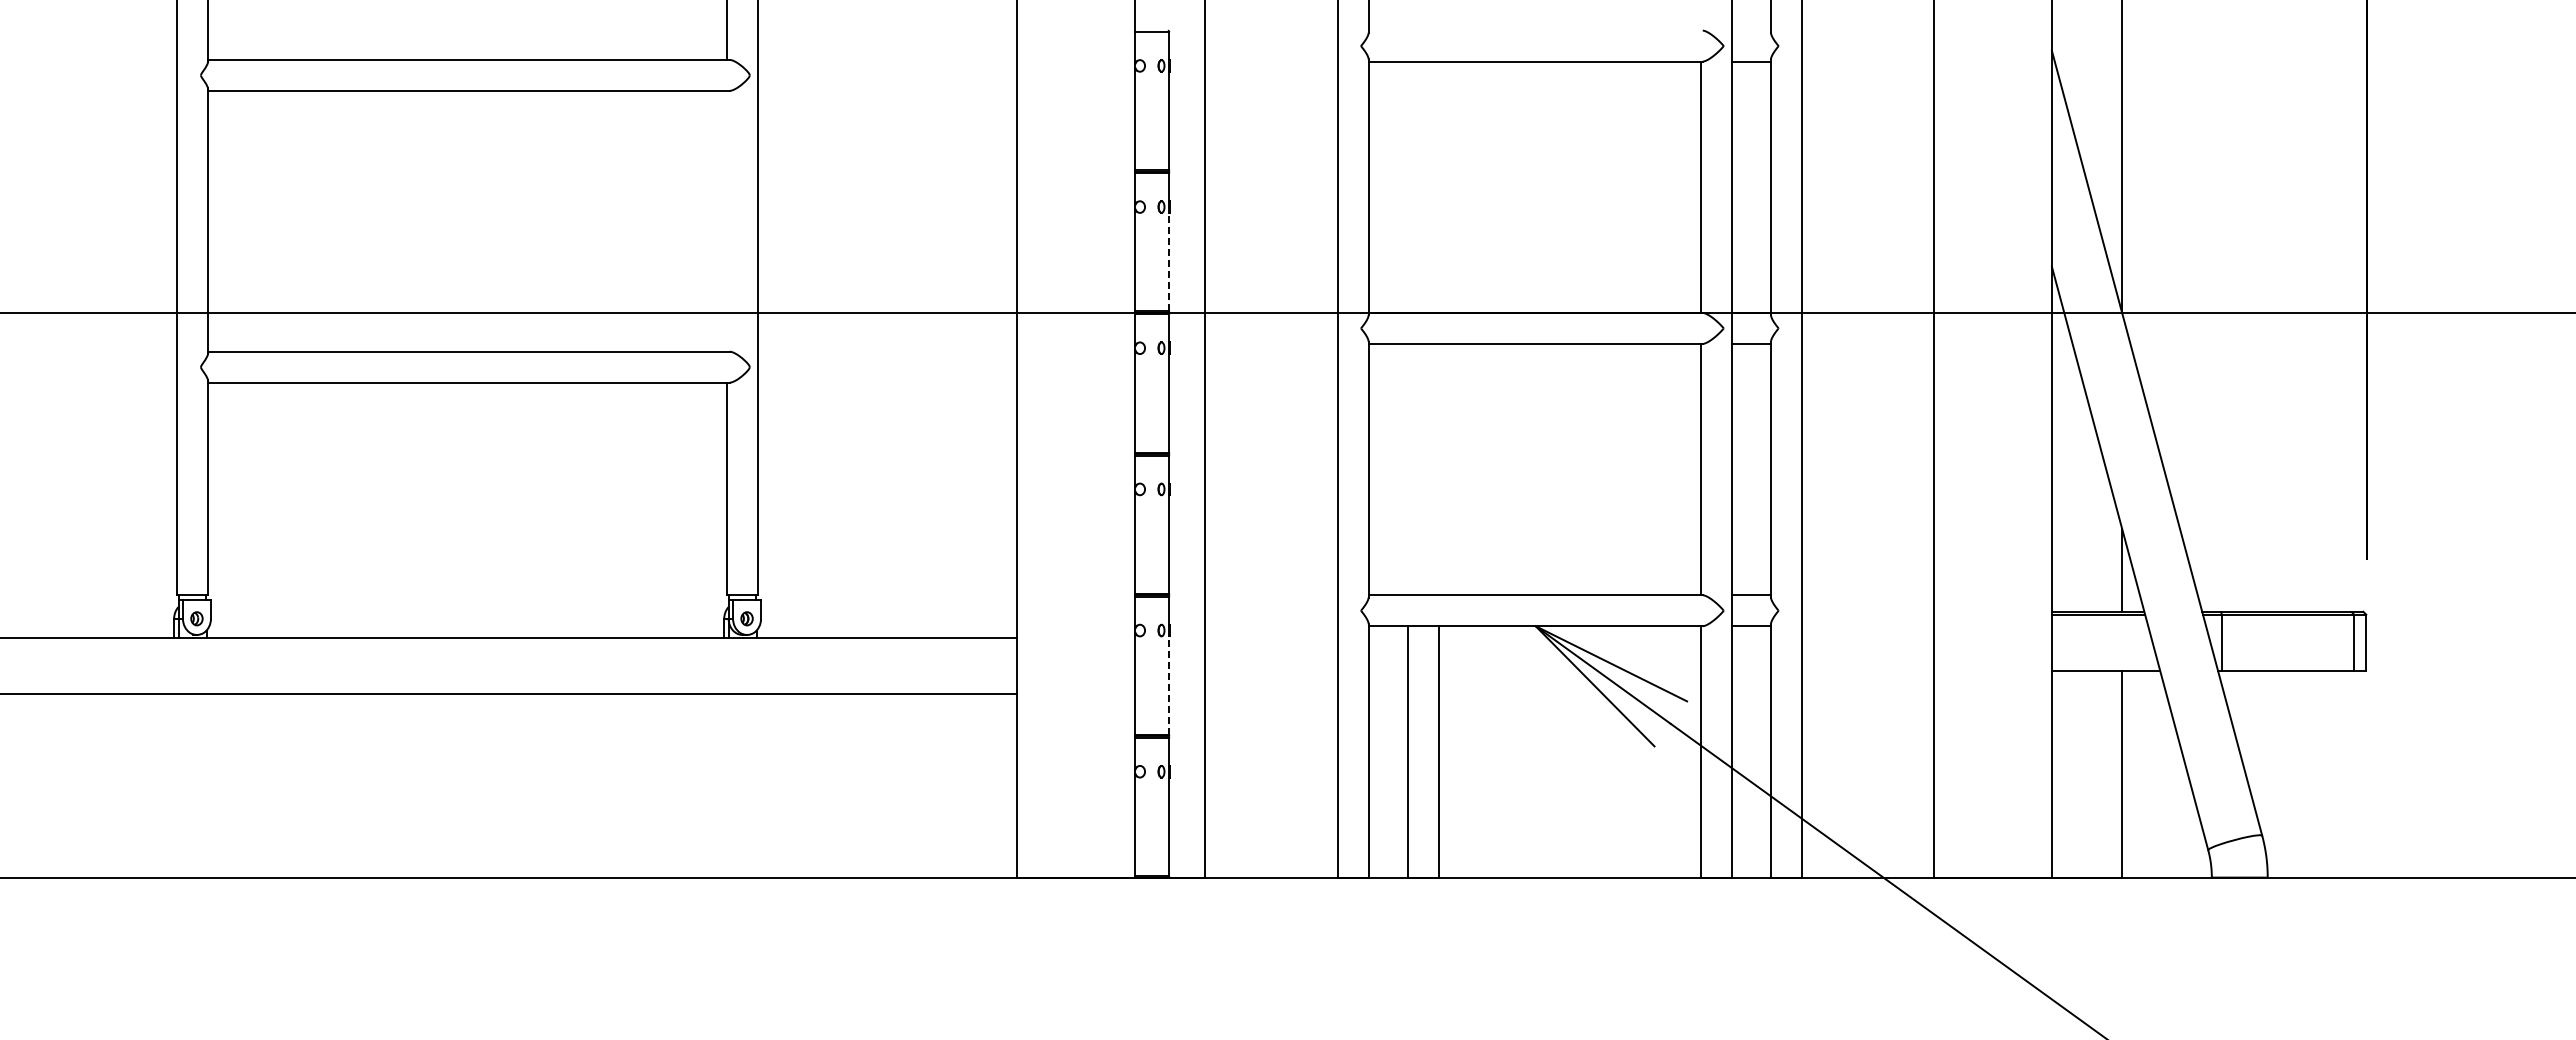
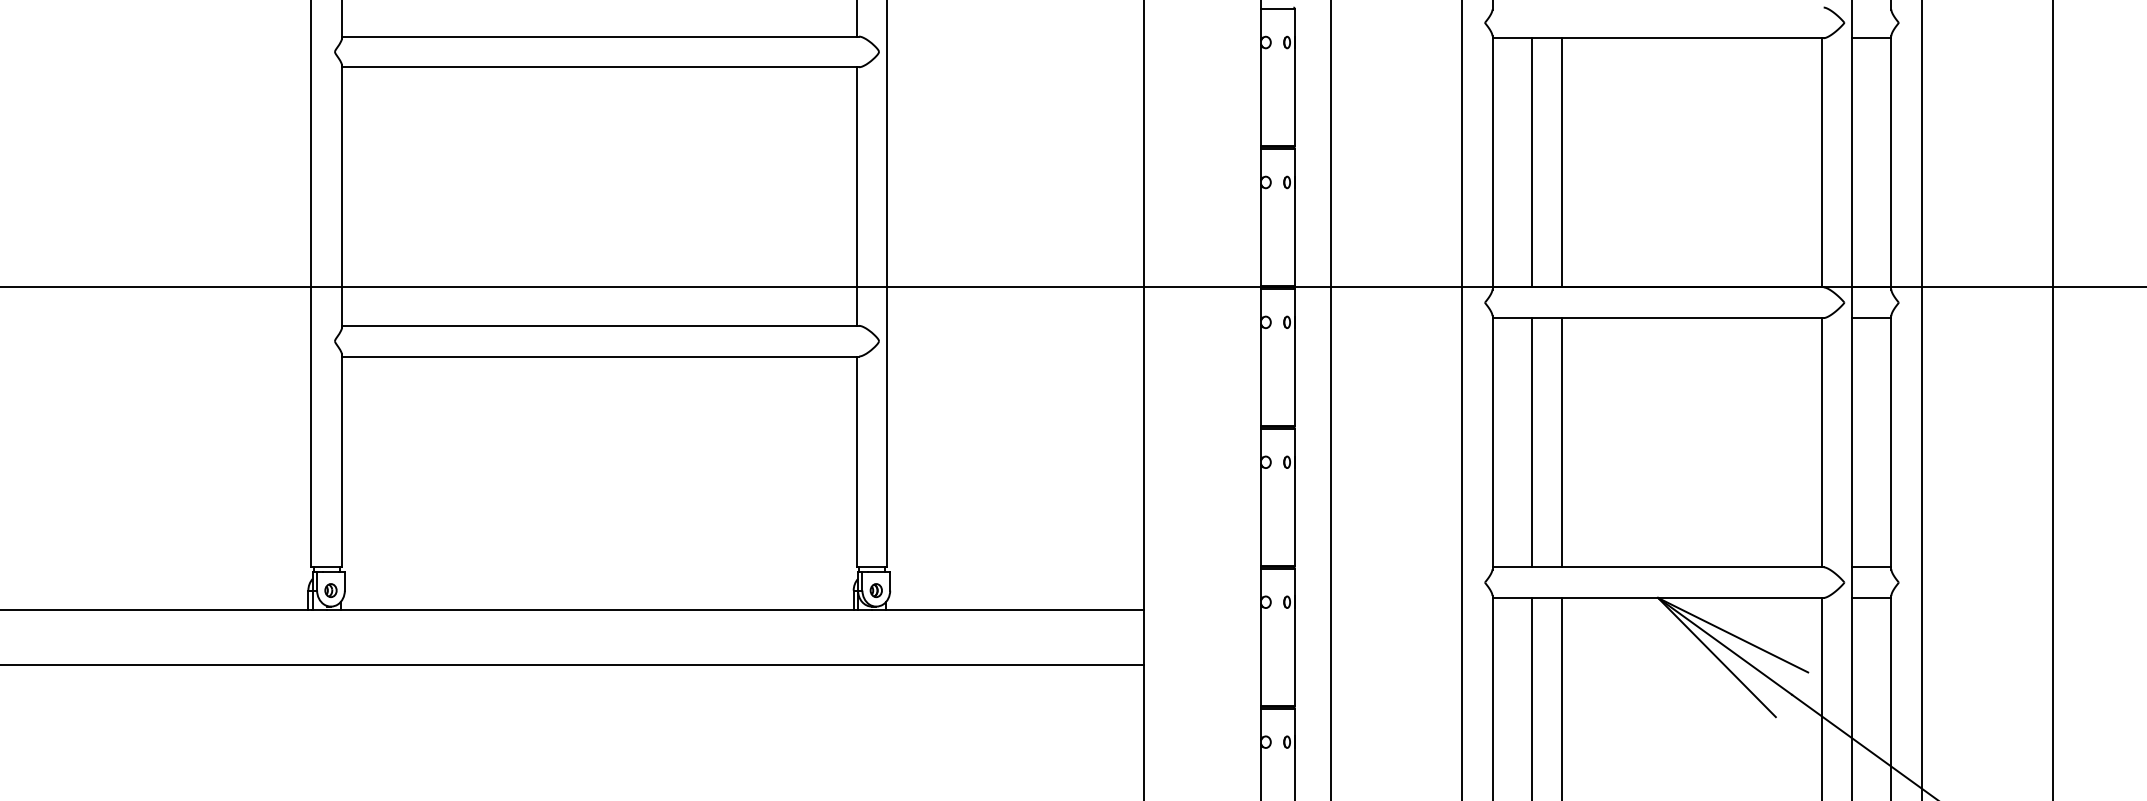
line: (1408, 186) -> (1531, 162), added
line: (1438, 186) -> (1561, 162), added
line: (727, 220) -> (856, 195), added
line: (1169, 261) -> (1295, 236), dashed -> solid
line: (1408, 469) -> (1531, 442), added
line: (1438, 469) -> (1561, 442), added
line: (1169, 685) -> (1295, 656), dashed -> solid

